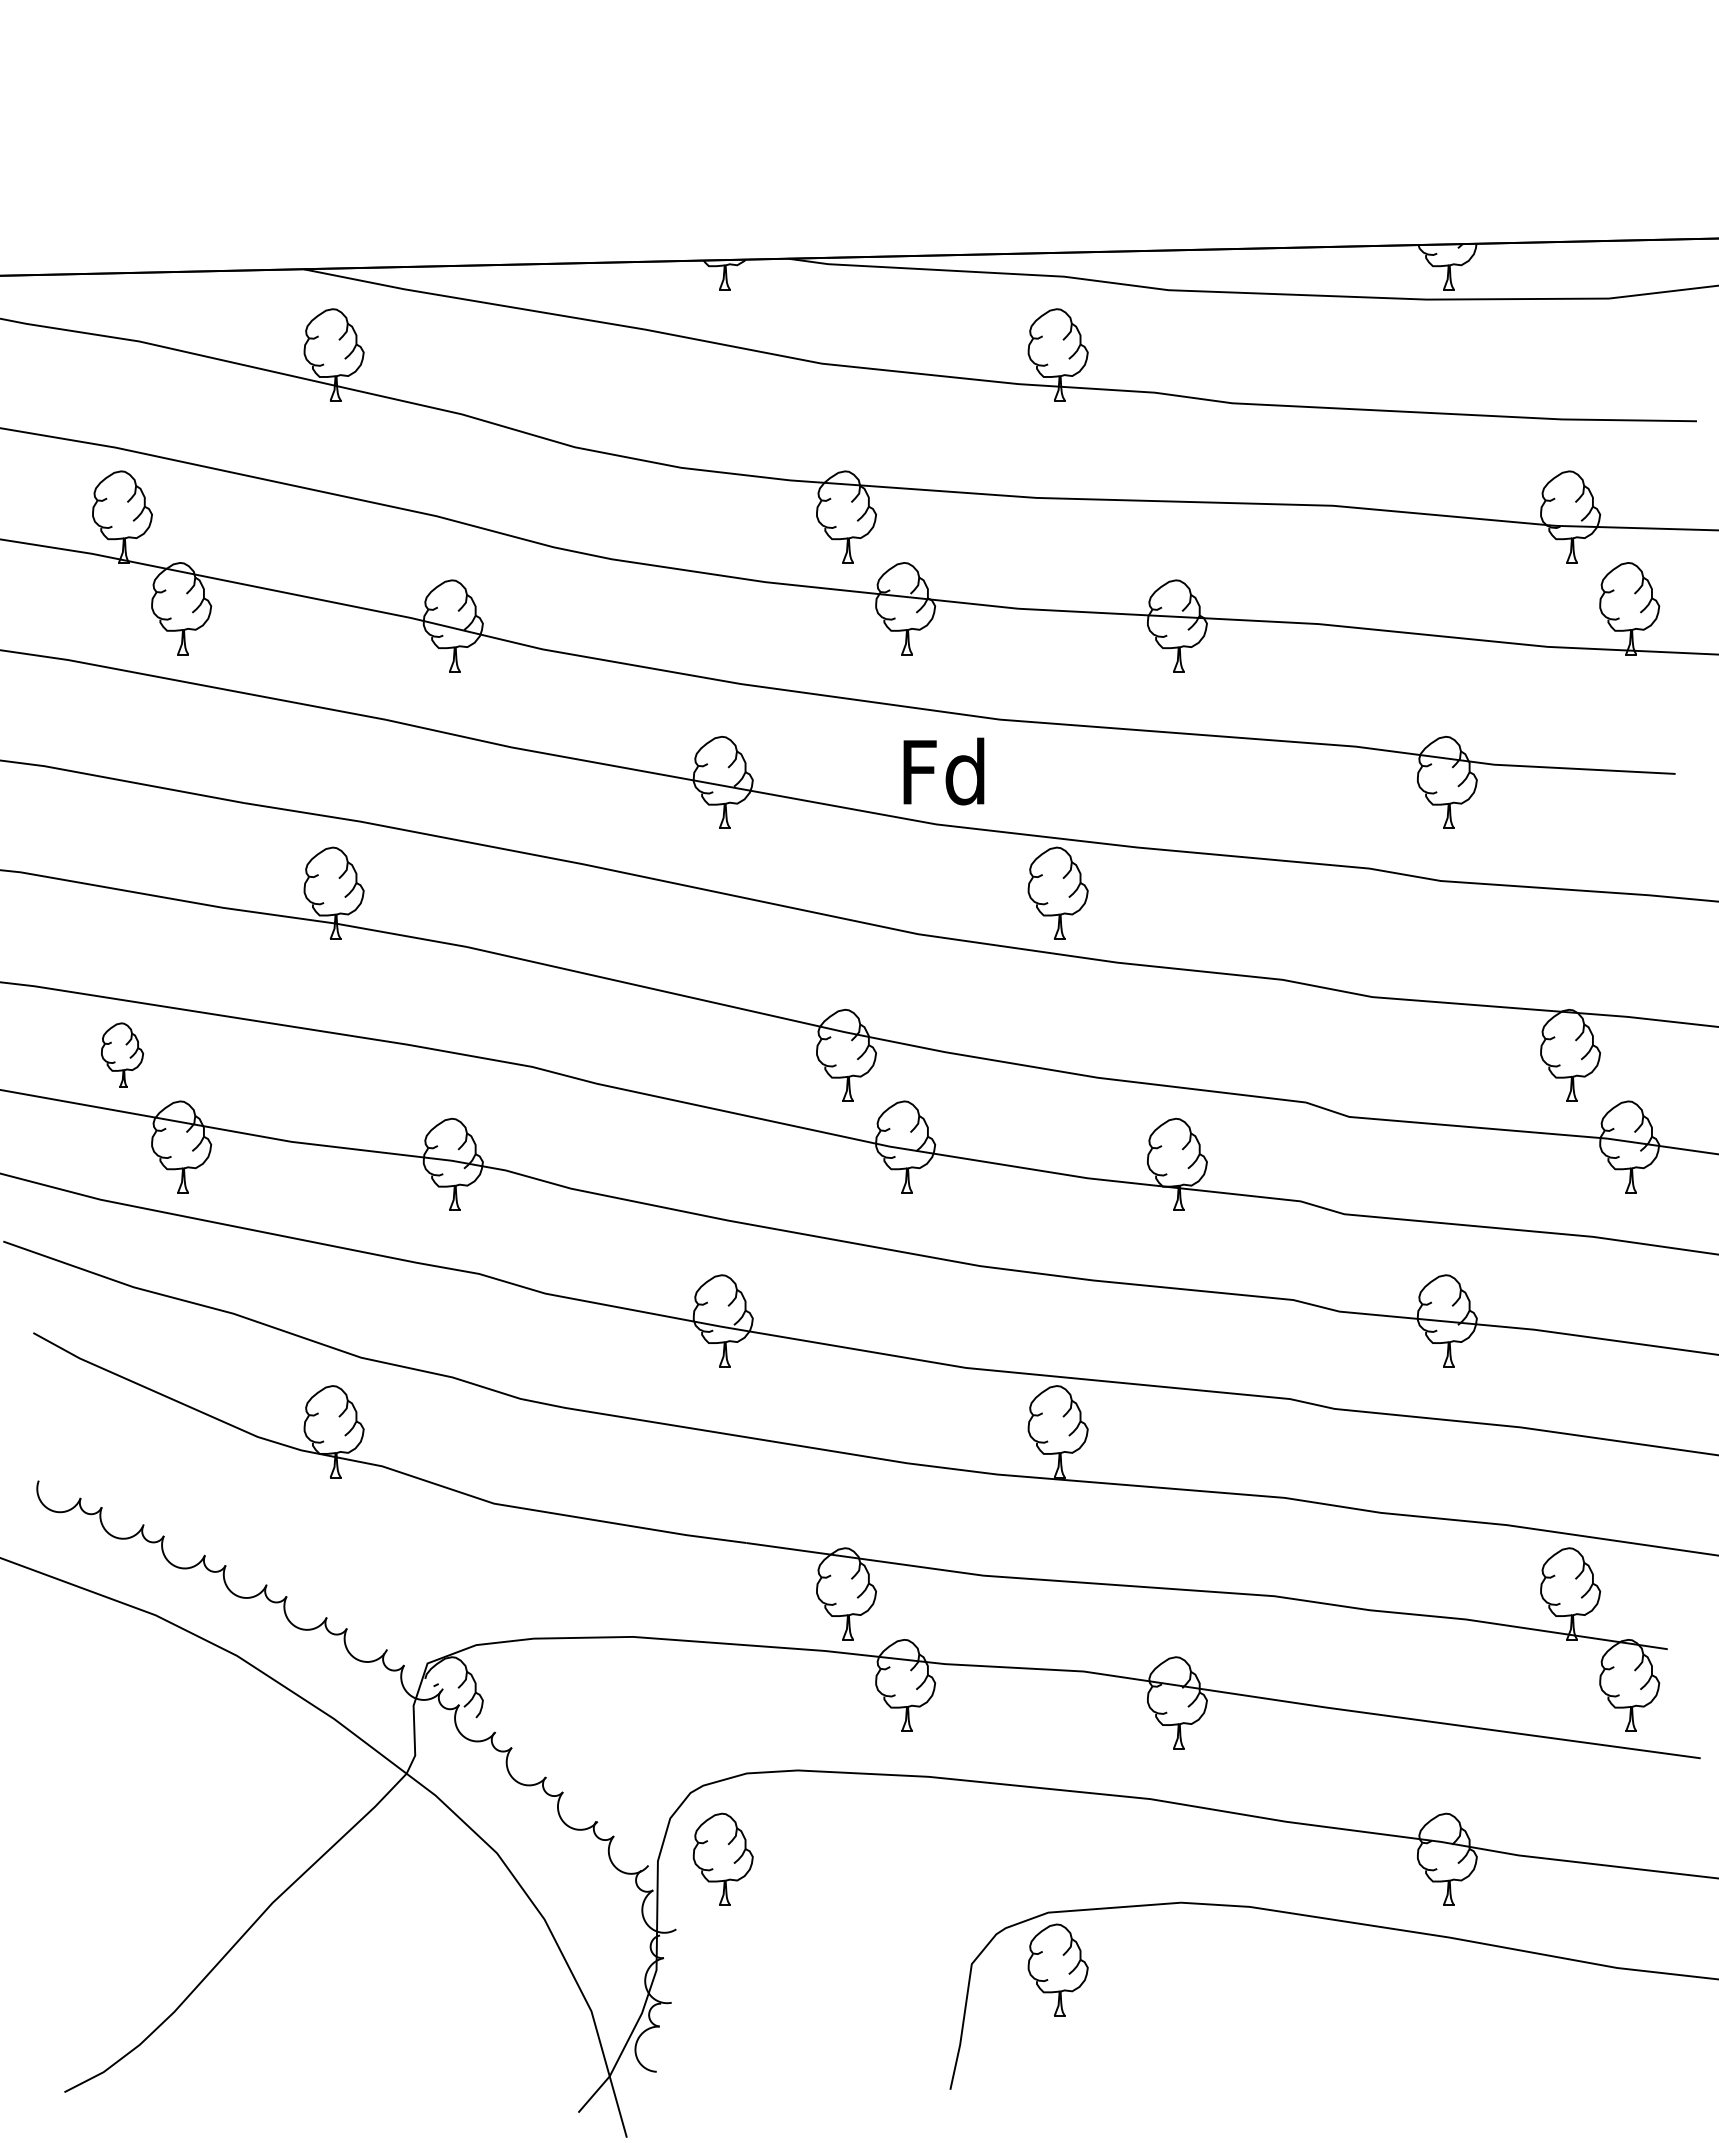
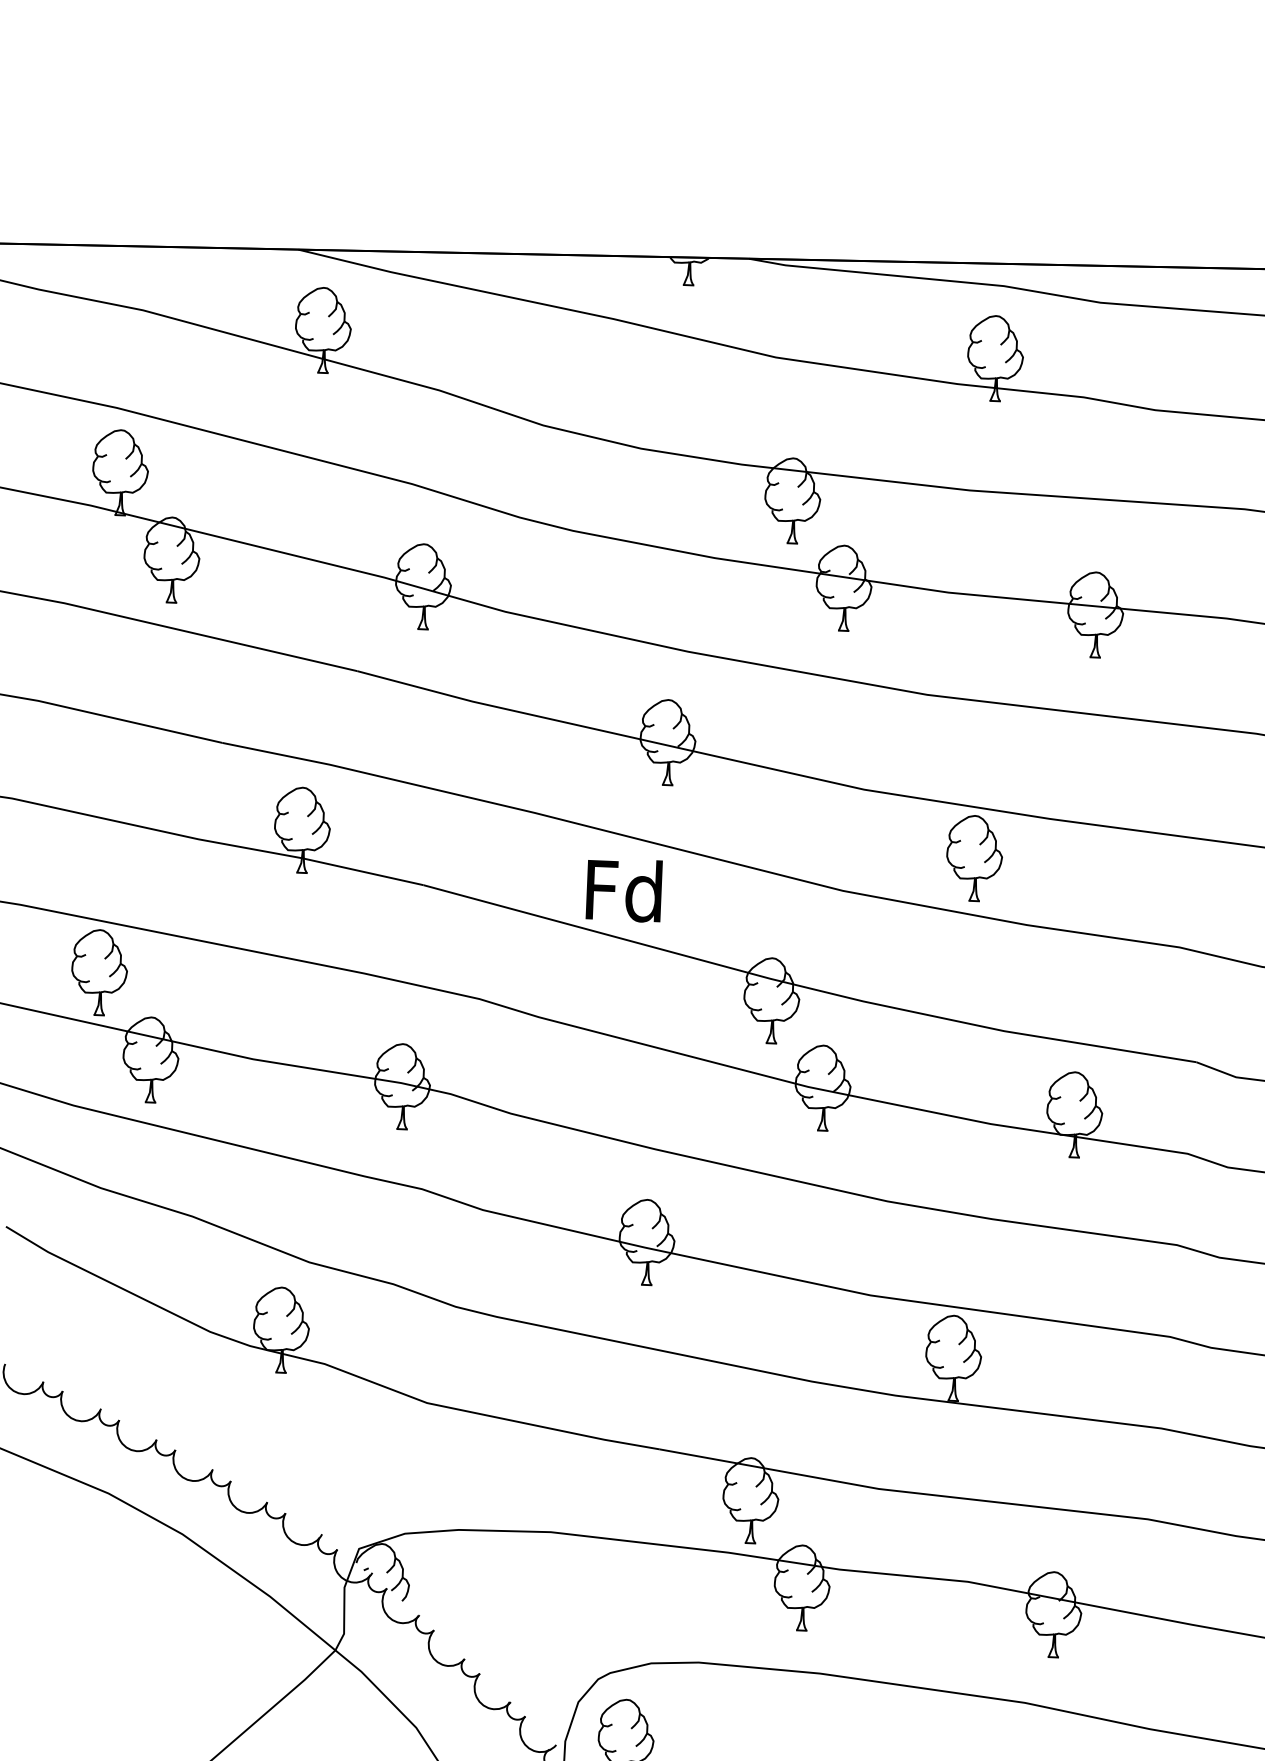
text: (943, 771) -> (623, 890), moved
part: (122, 1054) -> (99, 971), size x1.43

